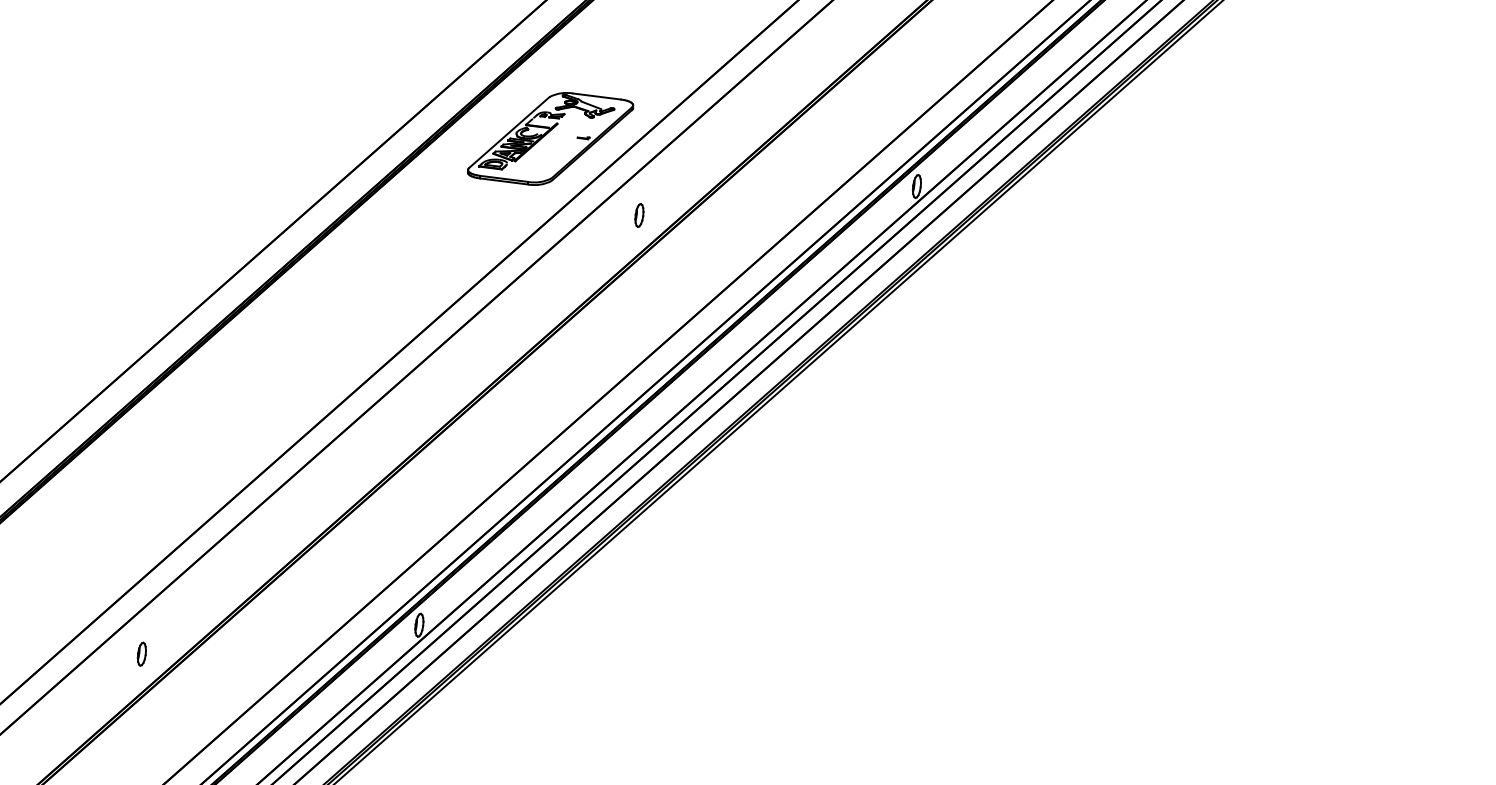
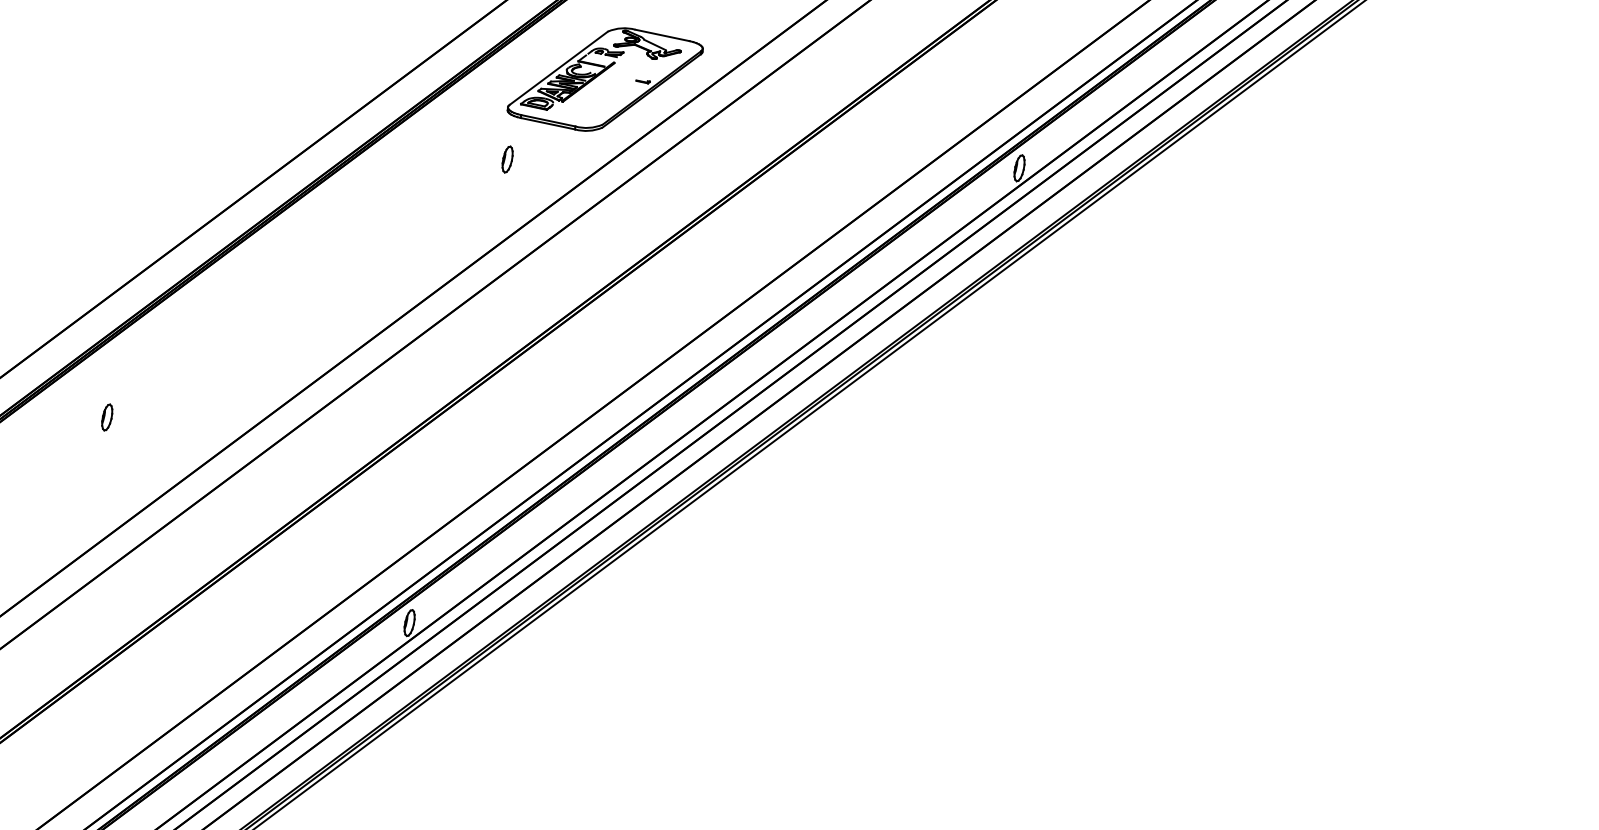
part: (639, 215) -> (507, 159), moved
part: (141, 653) -> (106, 416), moved

